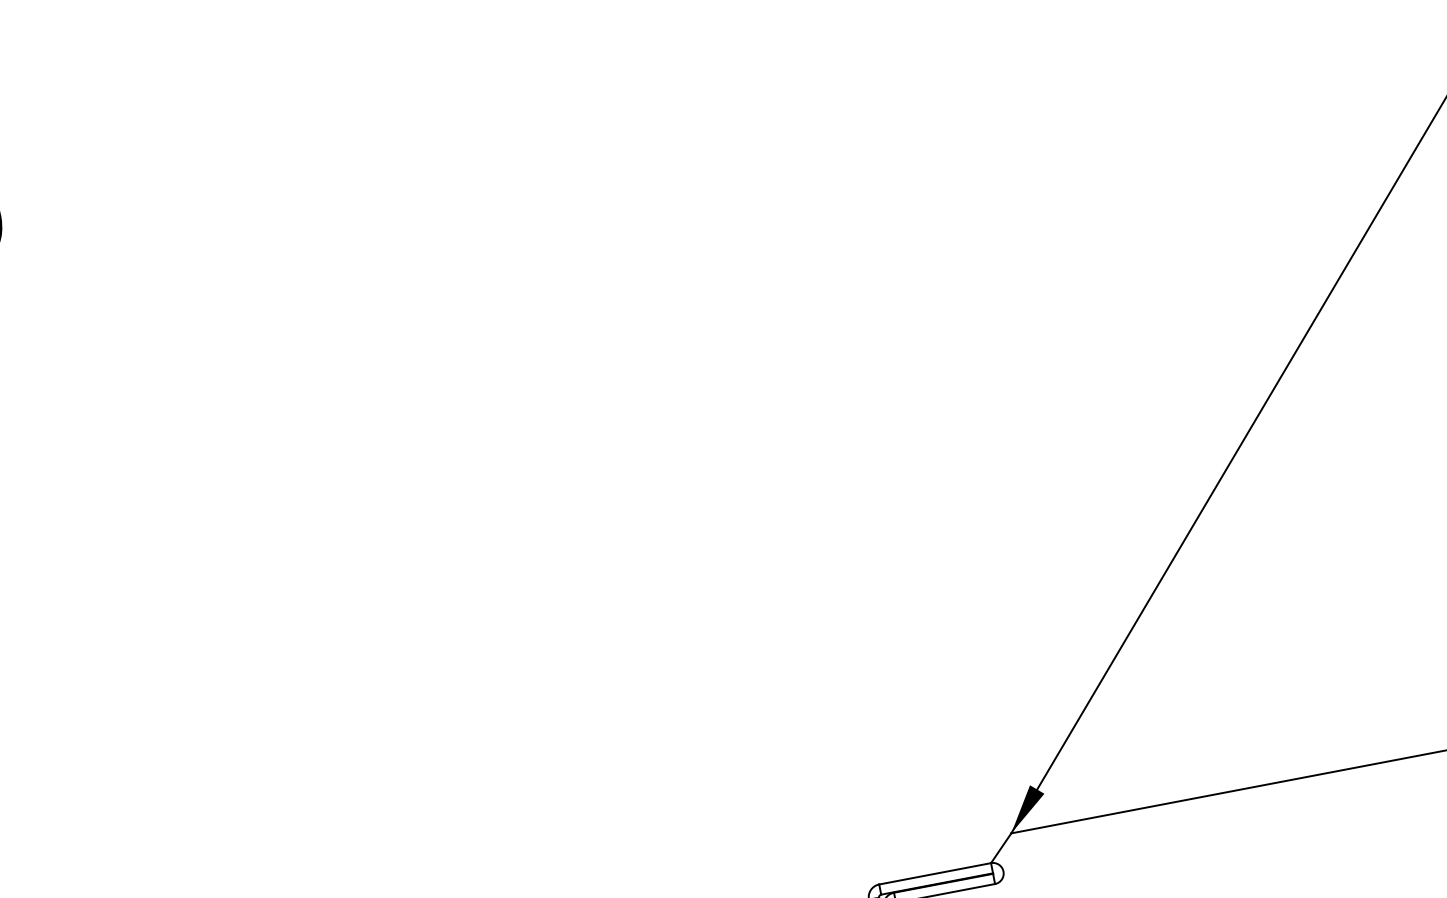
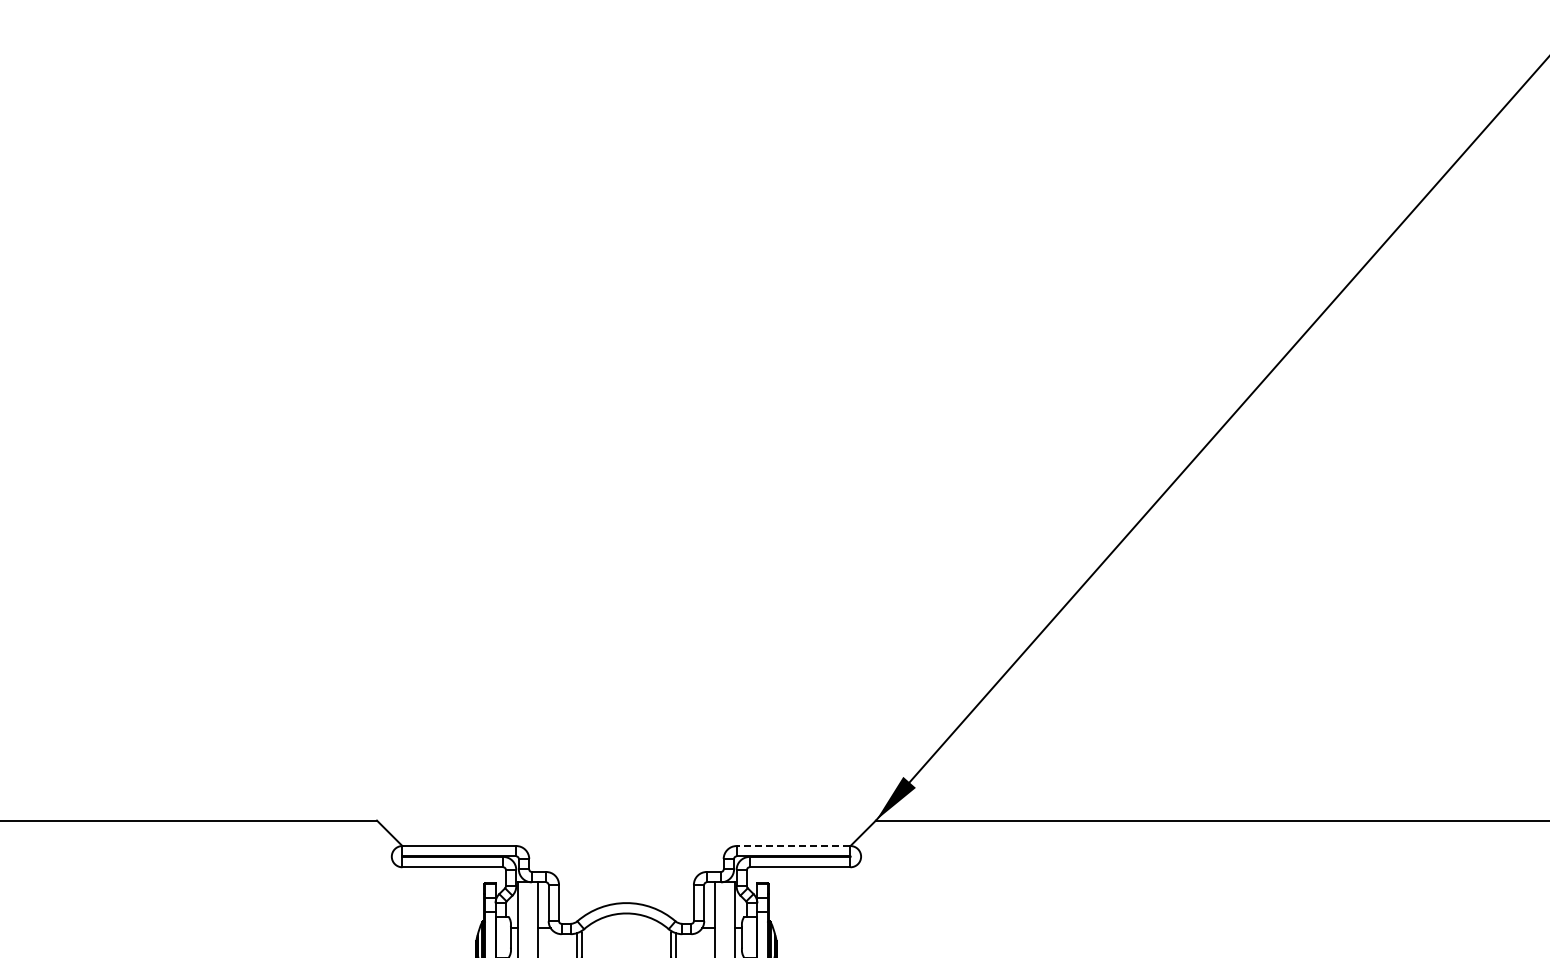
line: (935, 874) -> (793, 846), solid -> dashed

